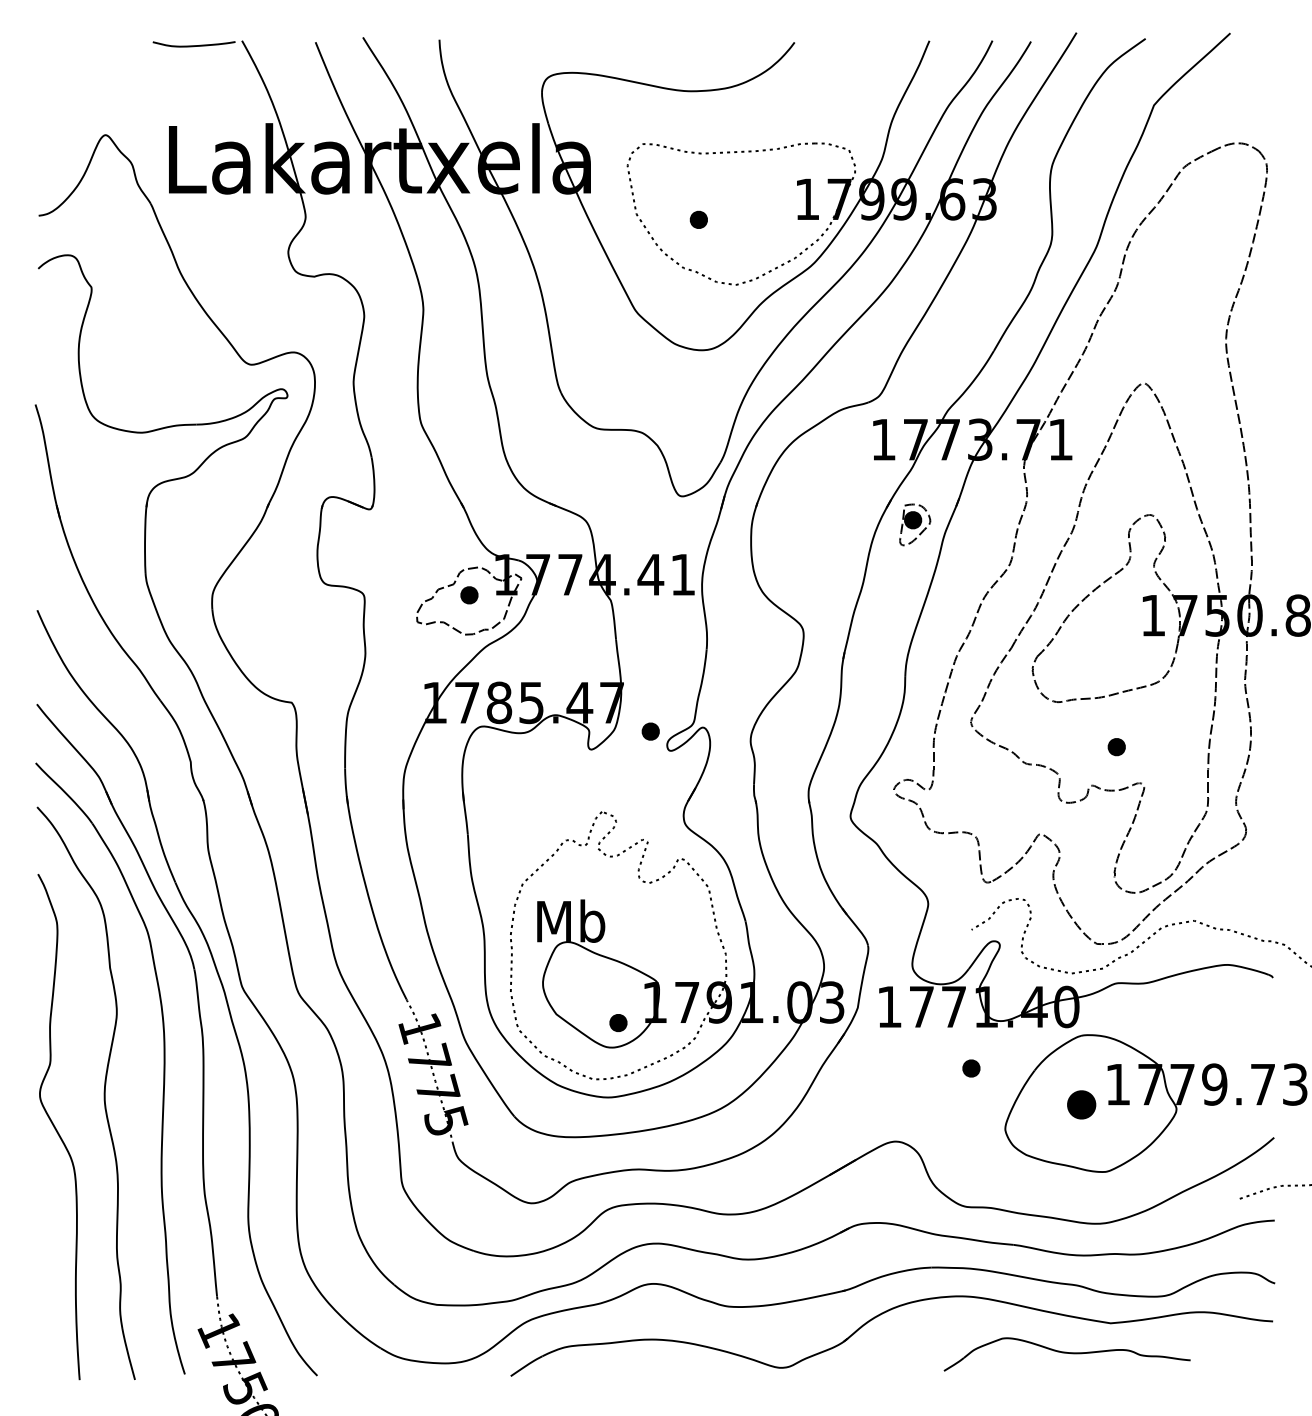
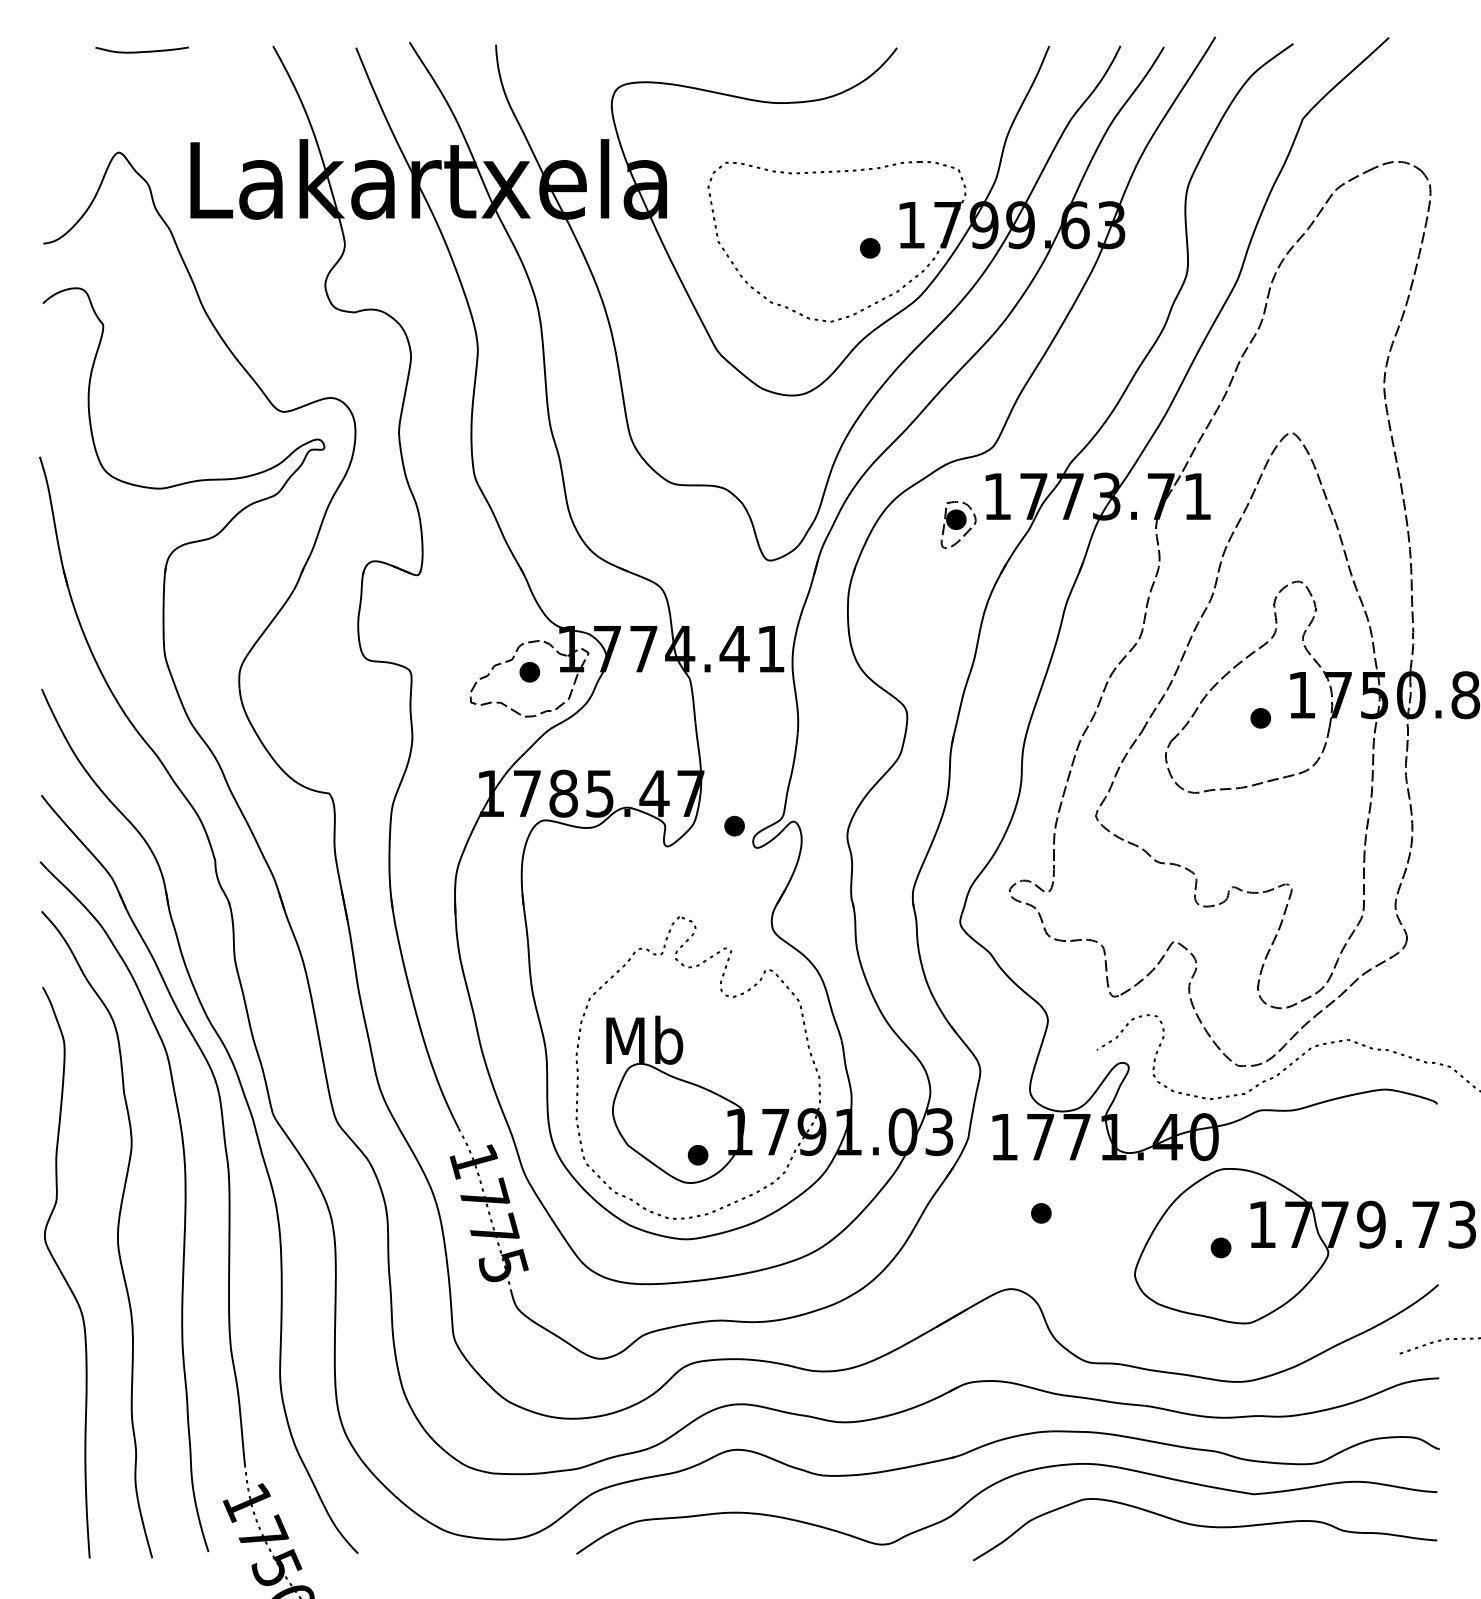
curve: (193, 45) -> (141, 51), moved
part: (698, 219) -> (869, 247), moved
part: (915, 524) -> (959, 524), moved
part: (1116, 747) -> (1260, 718), moved
part: (971, 1068) -> (1041, 1213), moved
part: (1081, 1105) -> (1220, 1248), size x0.62
part: (1066, 1354) -> (1204, 1529), size x1.67

